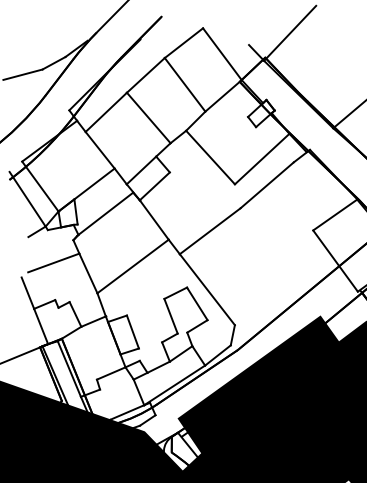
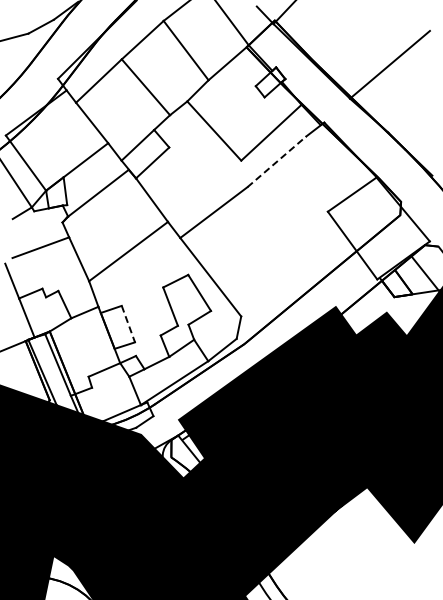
line: (266, 185) -> (276, 161), solid -> dashed
line: (133, 332) -> (128, 324), solid -> dashed

